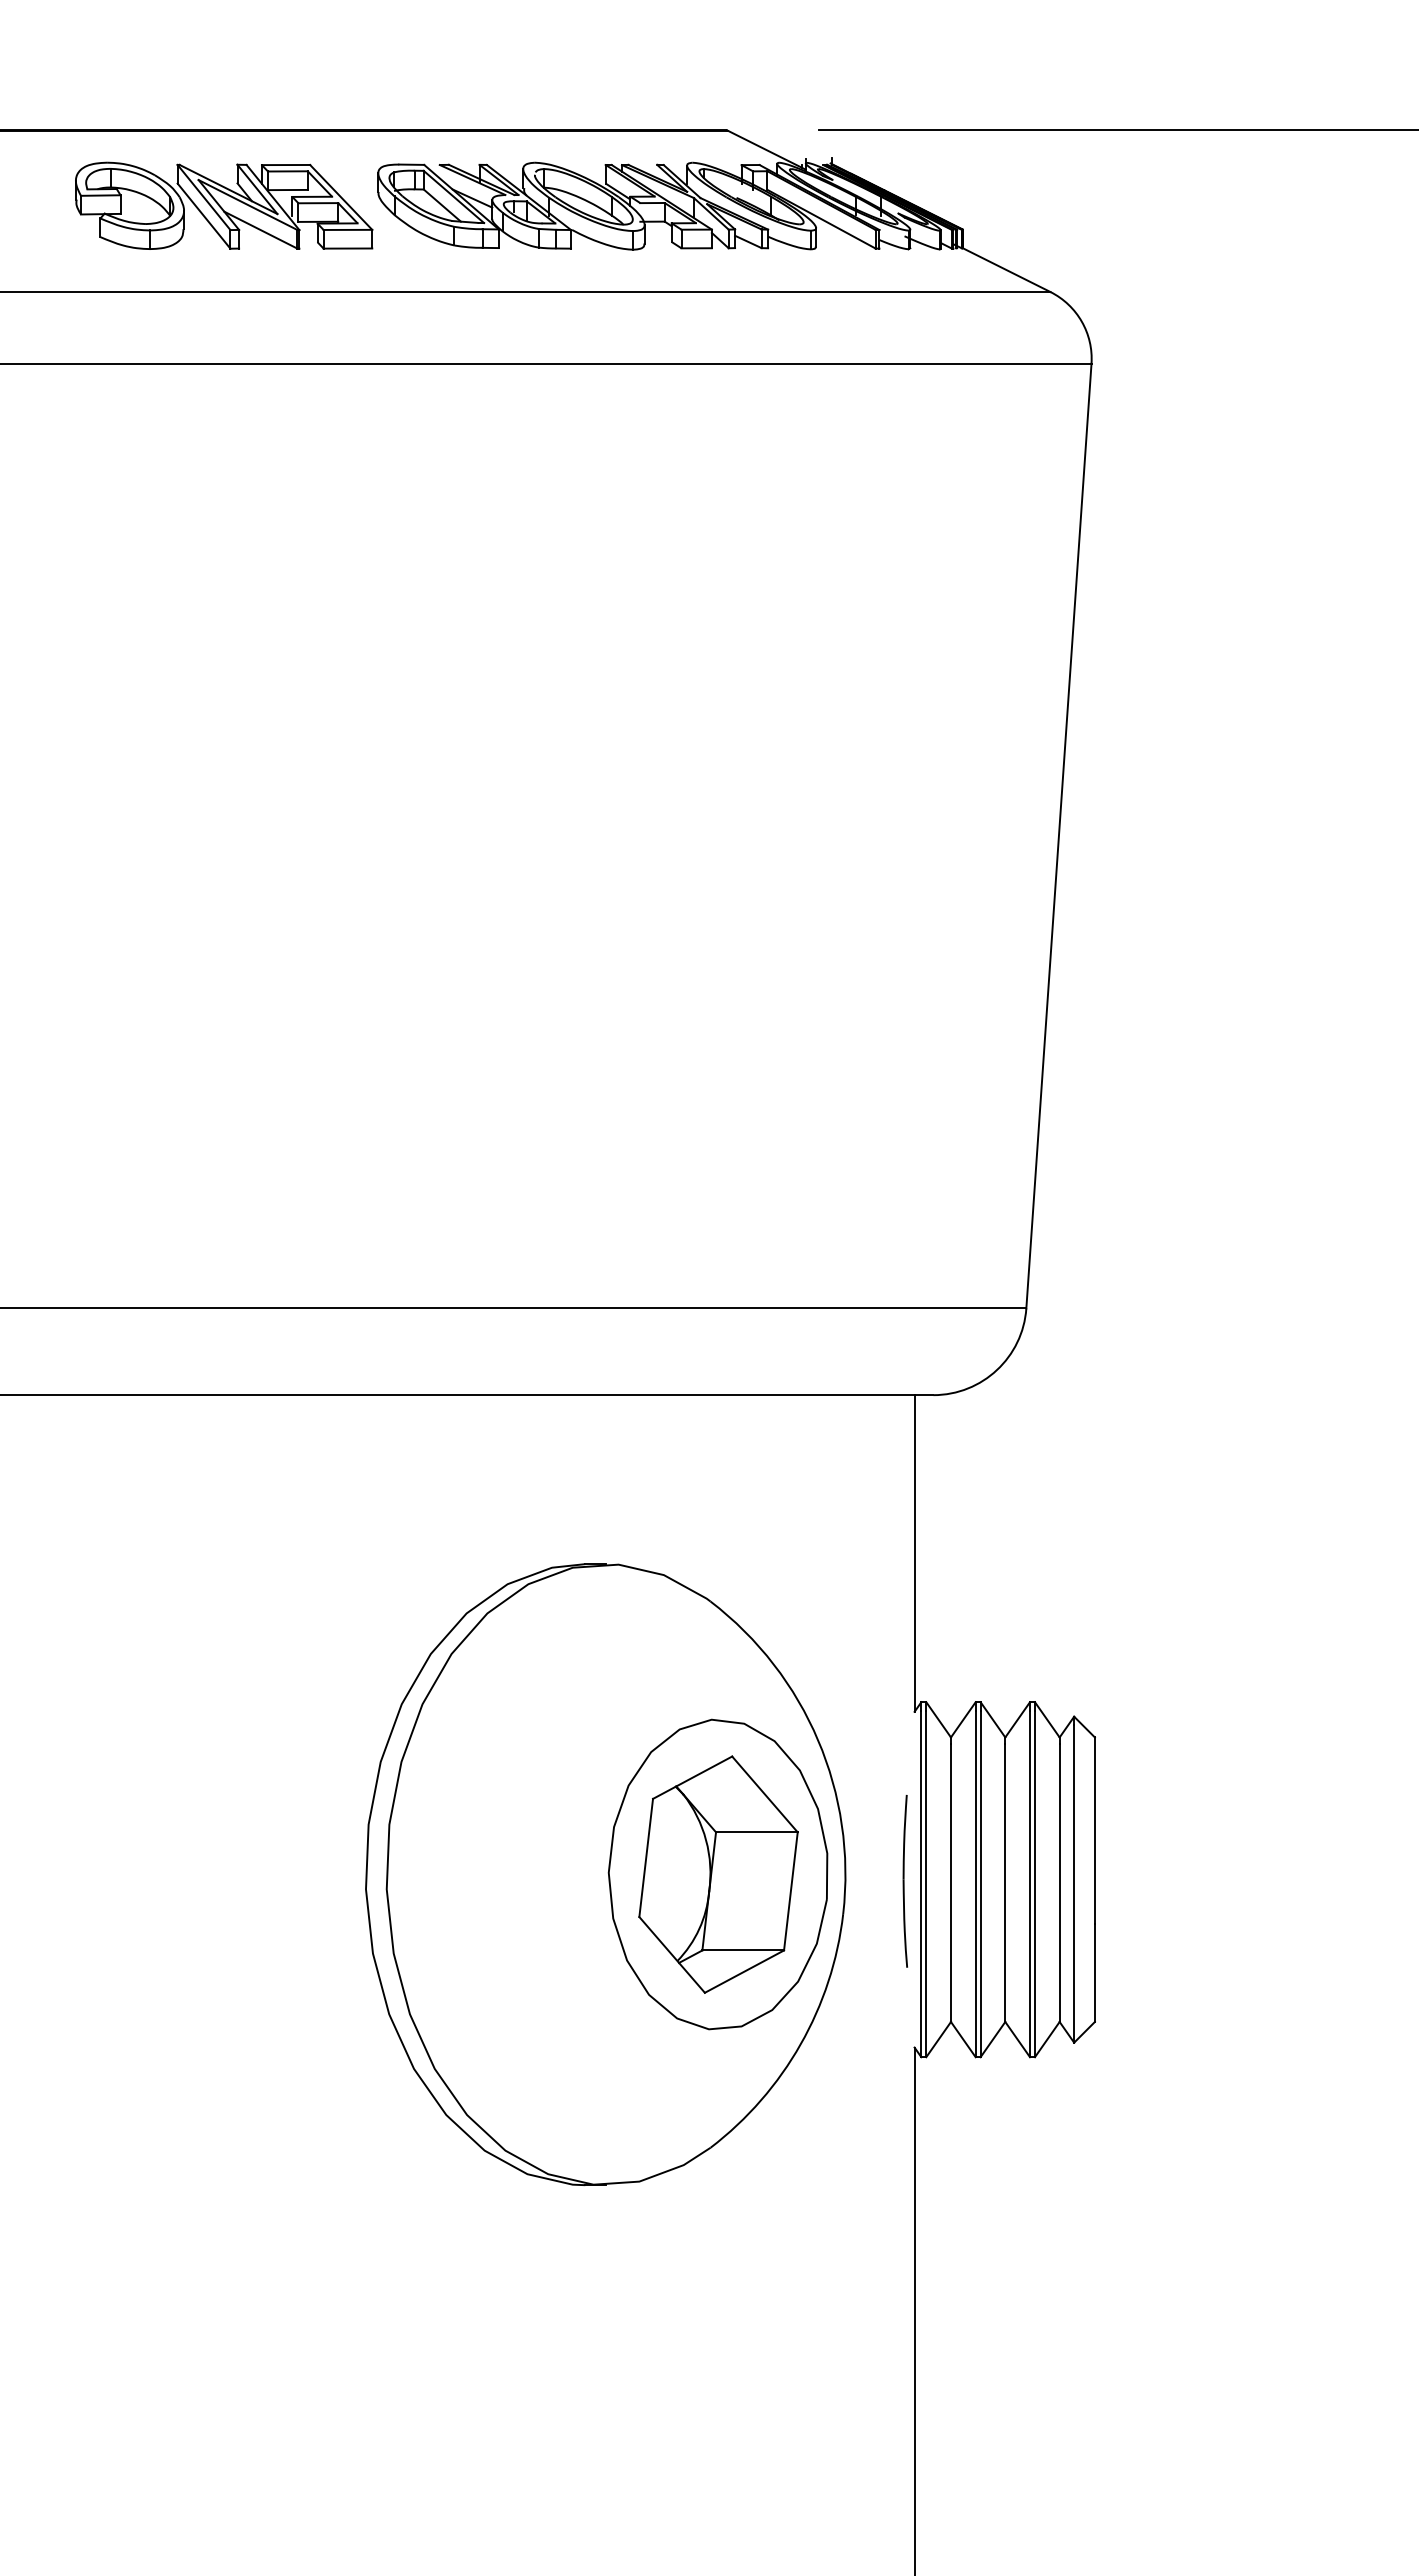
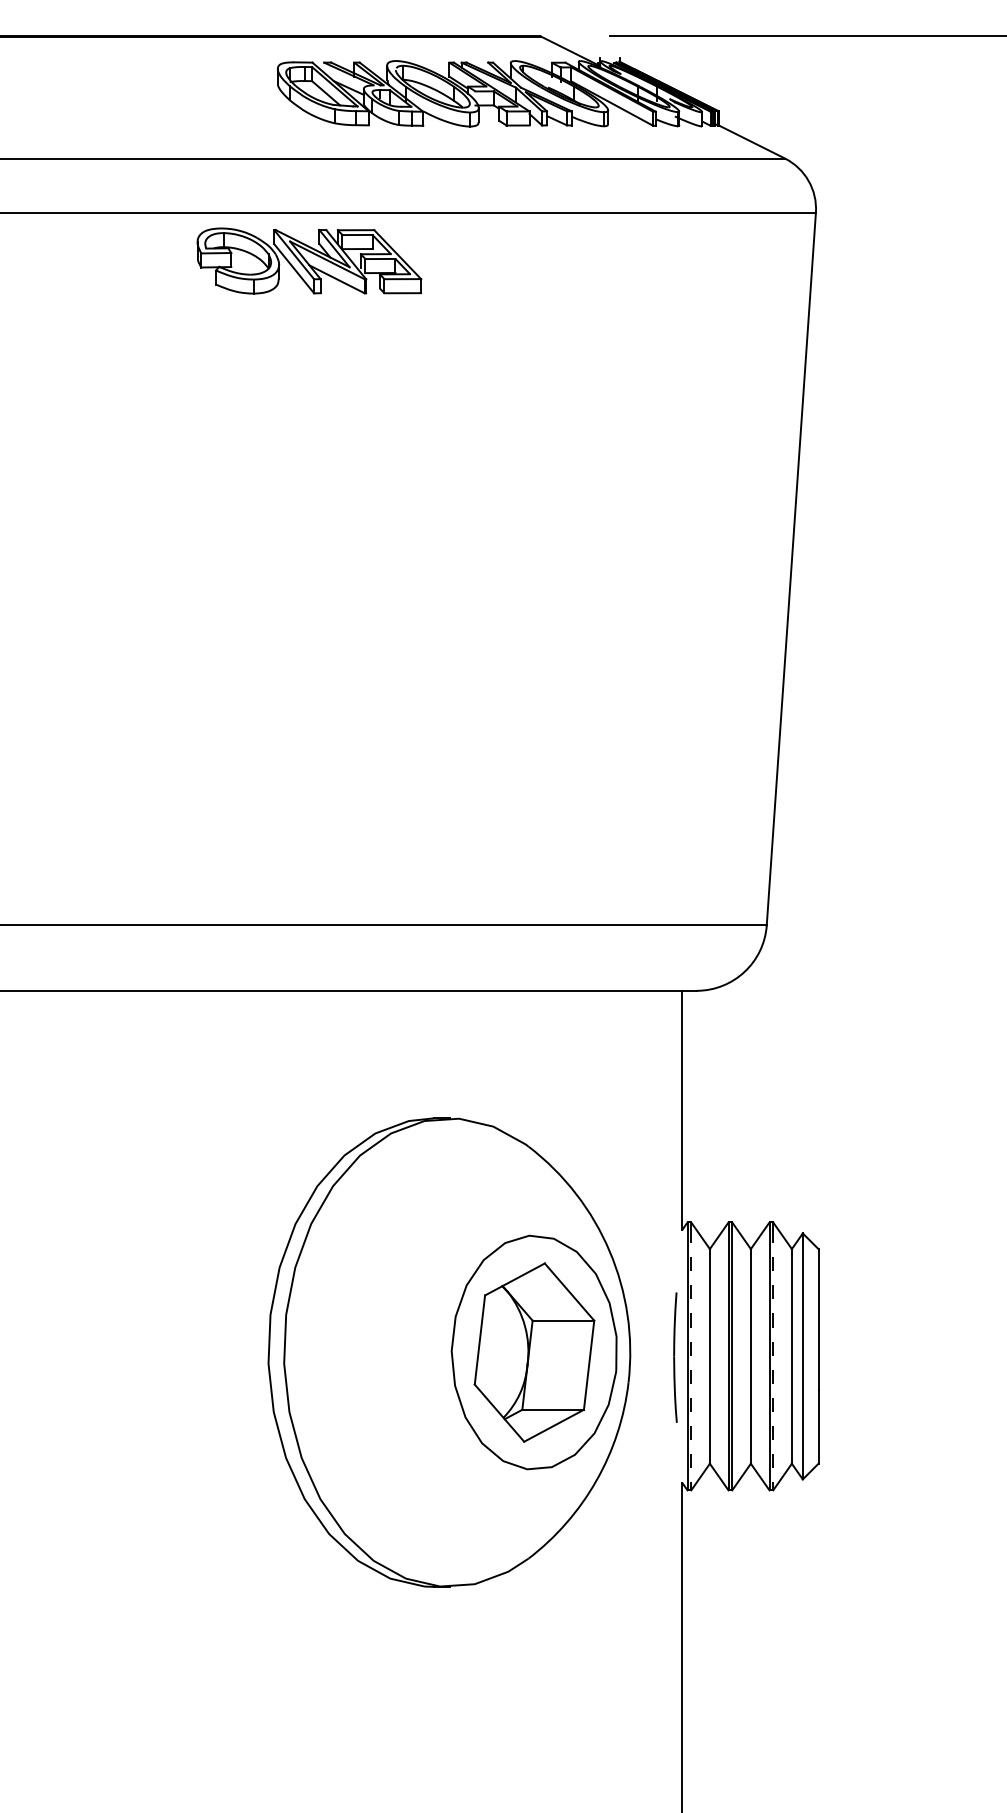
part: (224, 205) -> (309, 260), moved
line: (926, 1884) -> (691, 1360), solid -> dashed
line: (1034, 1884) -> (772, 1360), solid -> dashed

